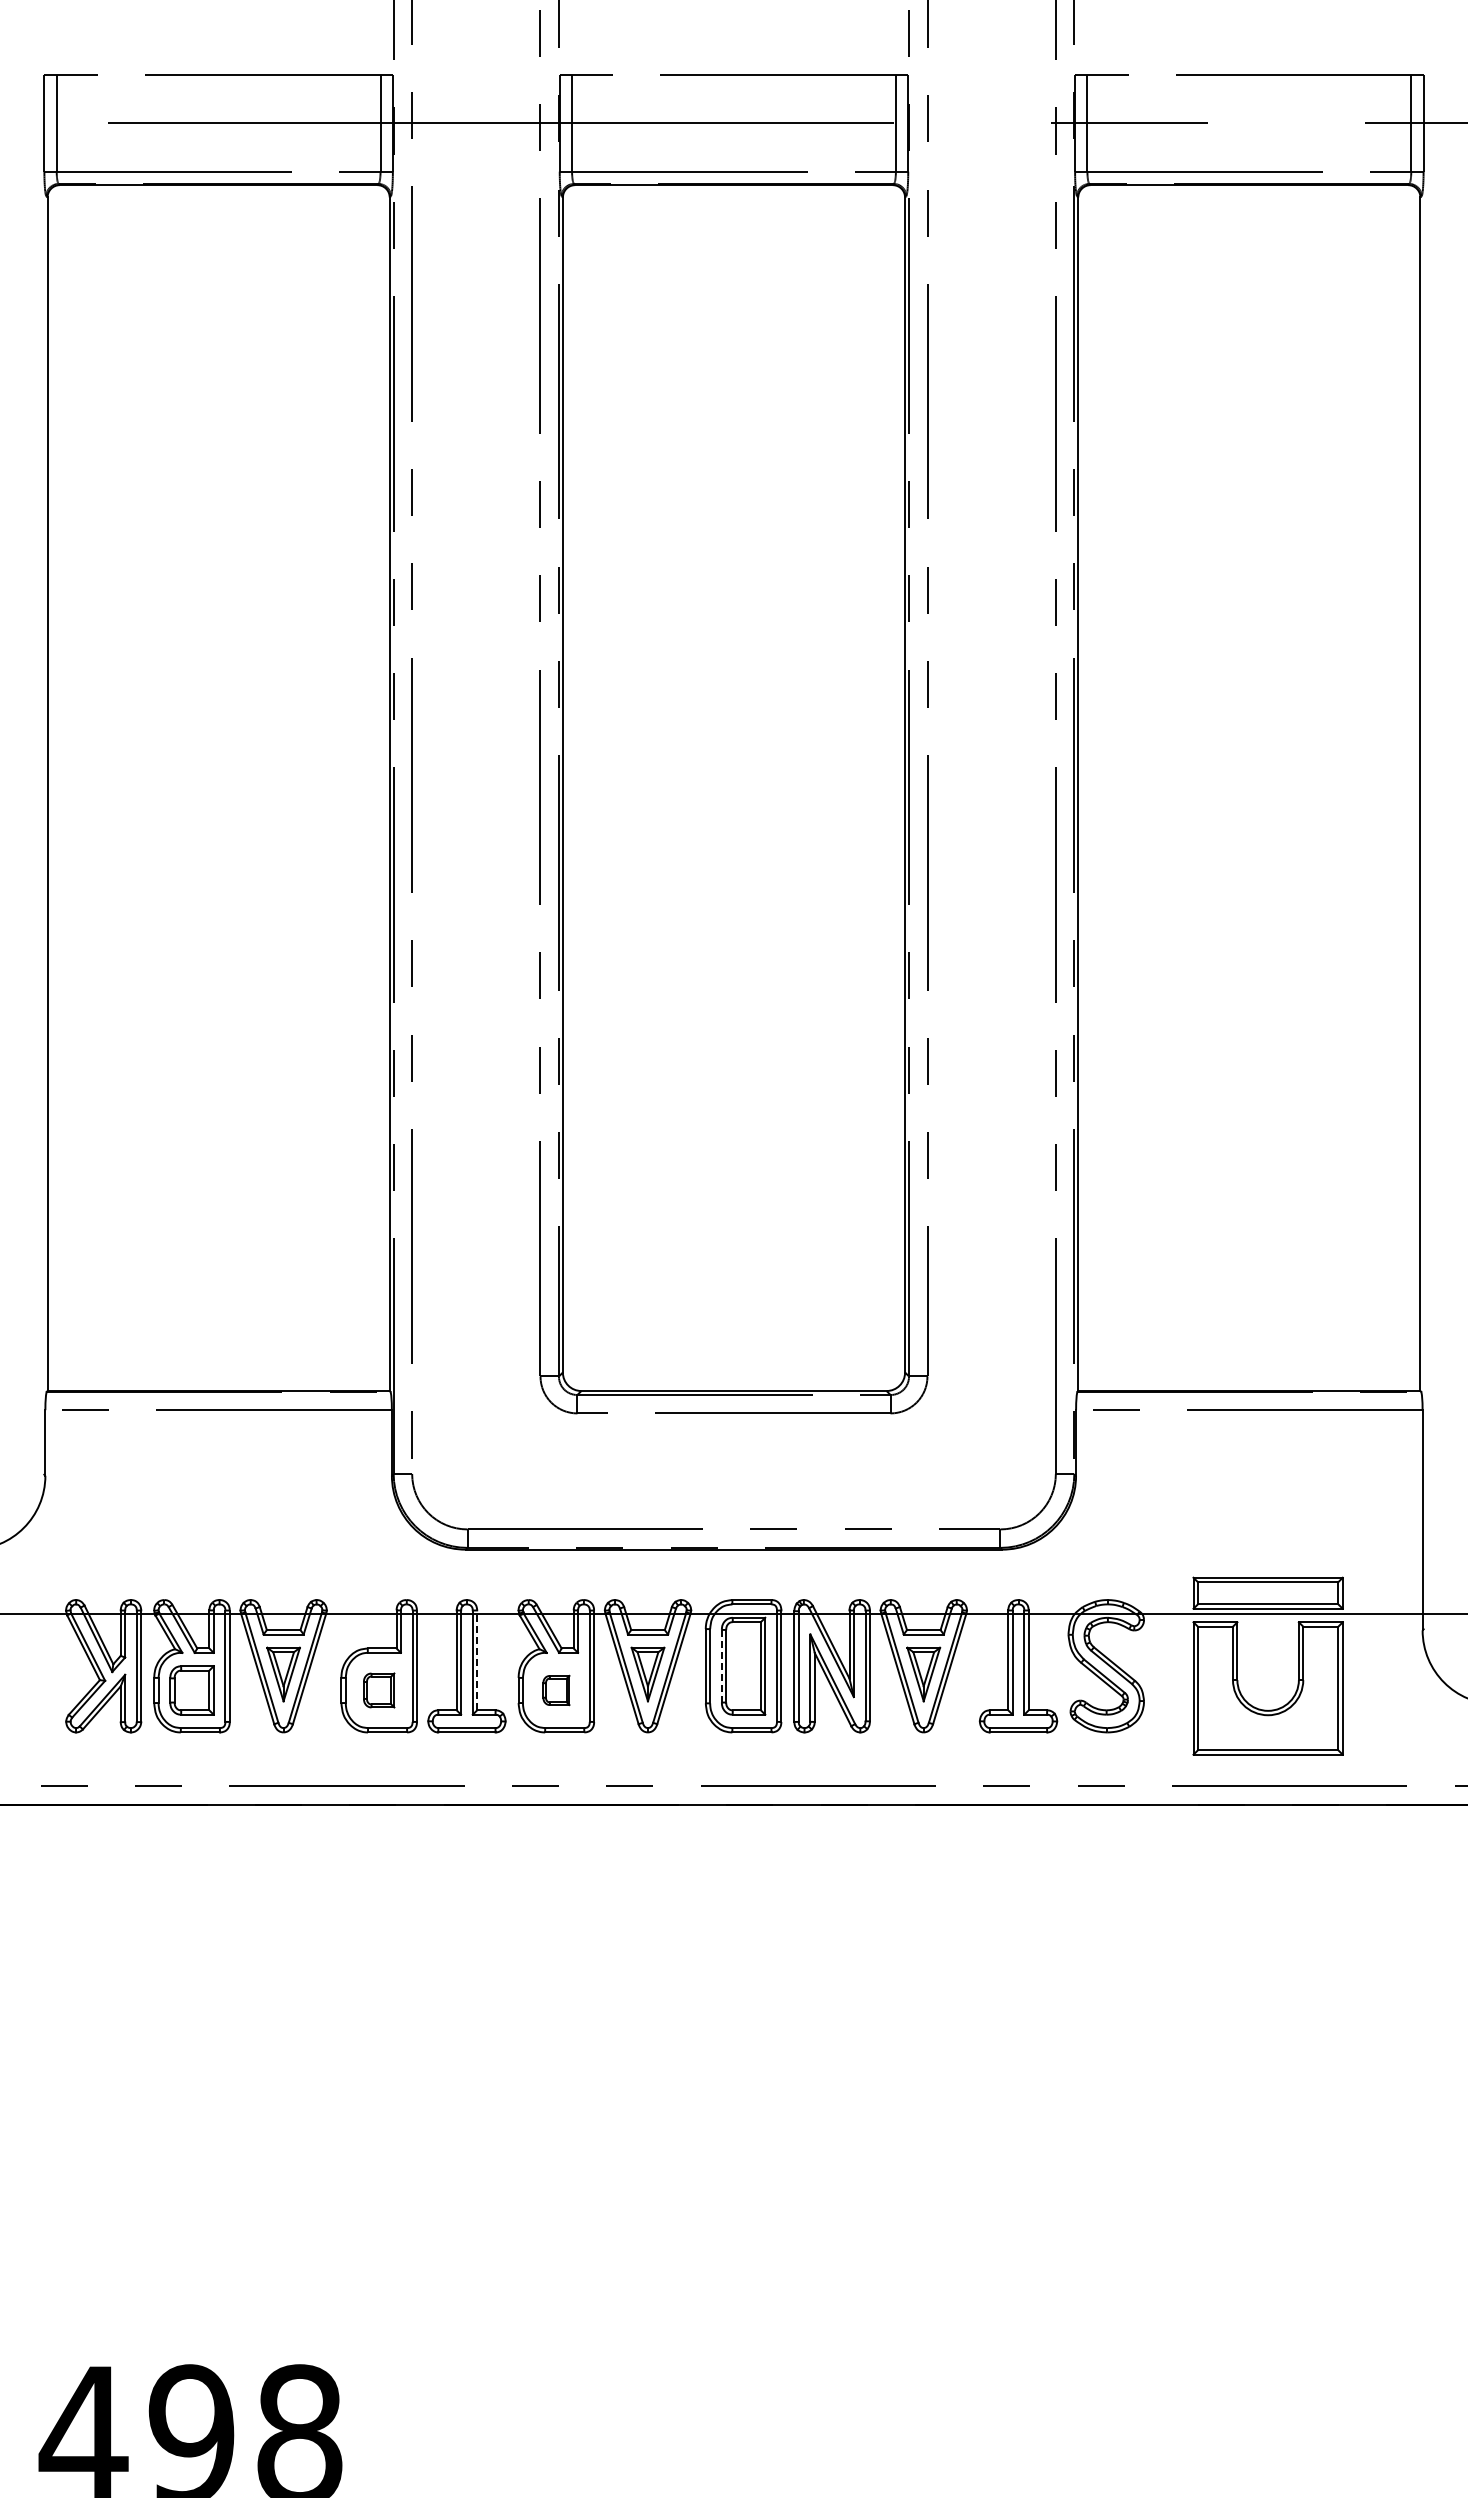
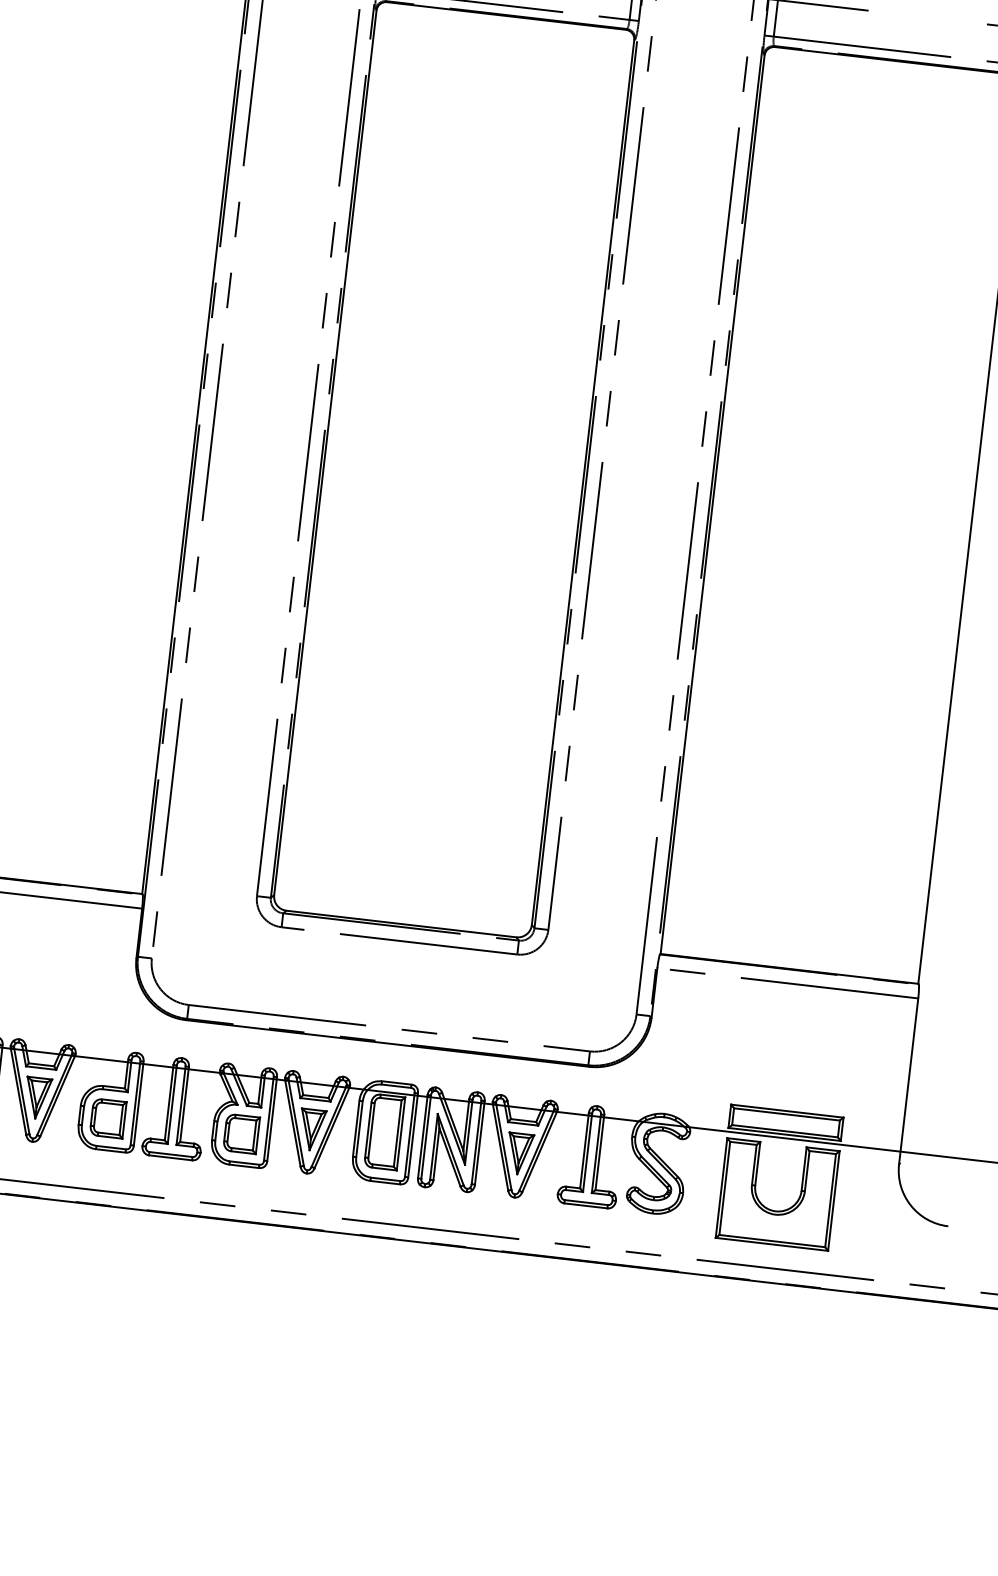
line: (477, 1660) -> (184, 1104), dashed -> solid
line: (721, 1666) -> (368, 1130), dashed -> solid
part: (378, 1690) -> (107, 1118), size x1.43
part: (556, 1690) -> (241, 1134), size x1.67

